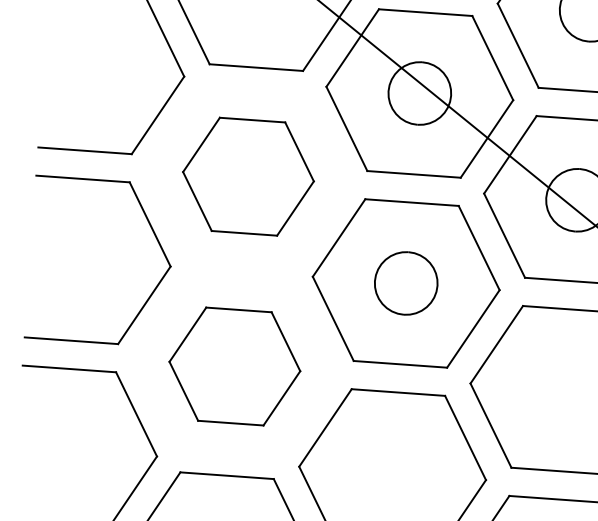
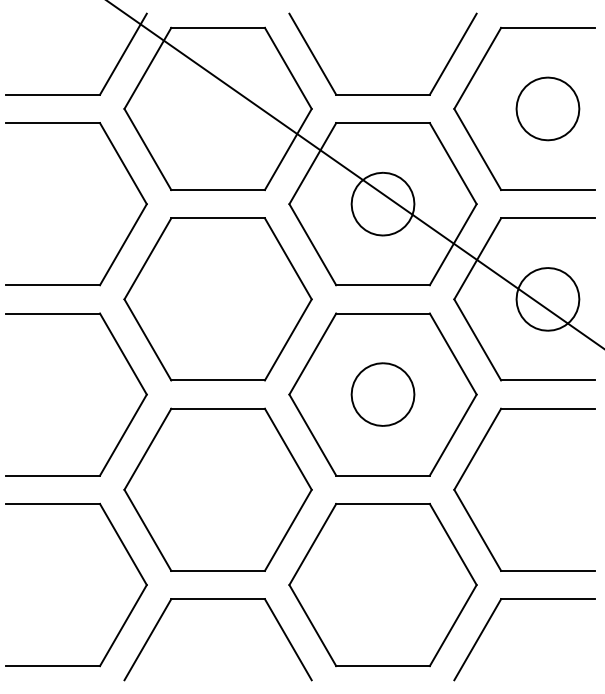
part: (247, 176) -> (217, 299), size x1.43
part: (234, 366) -> (217, 489), size x1.43

